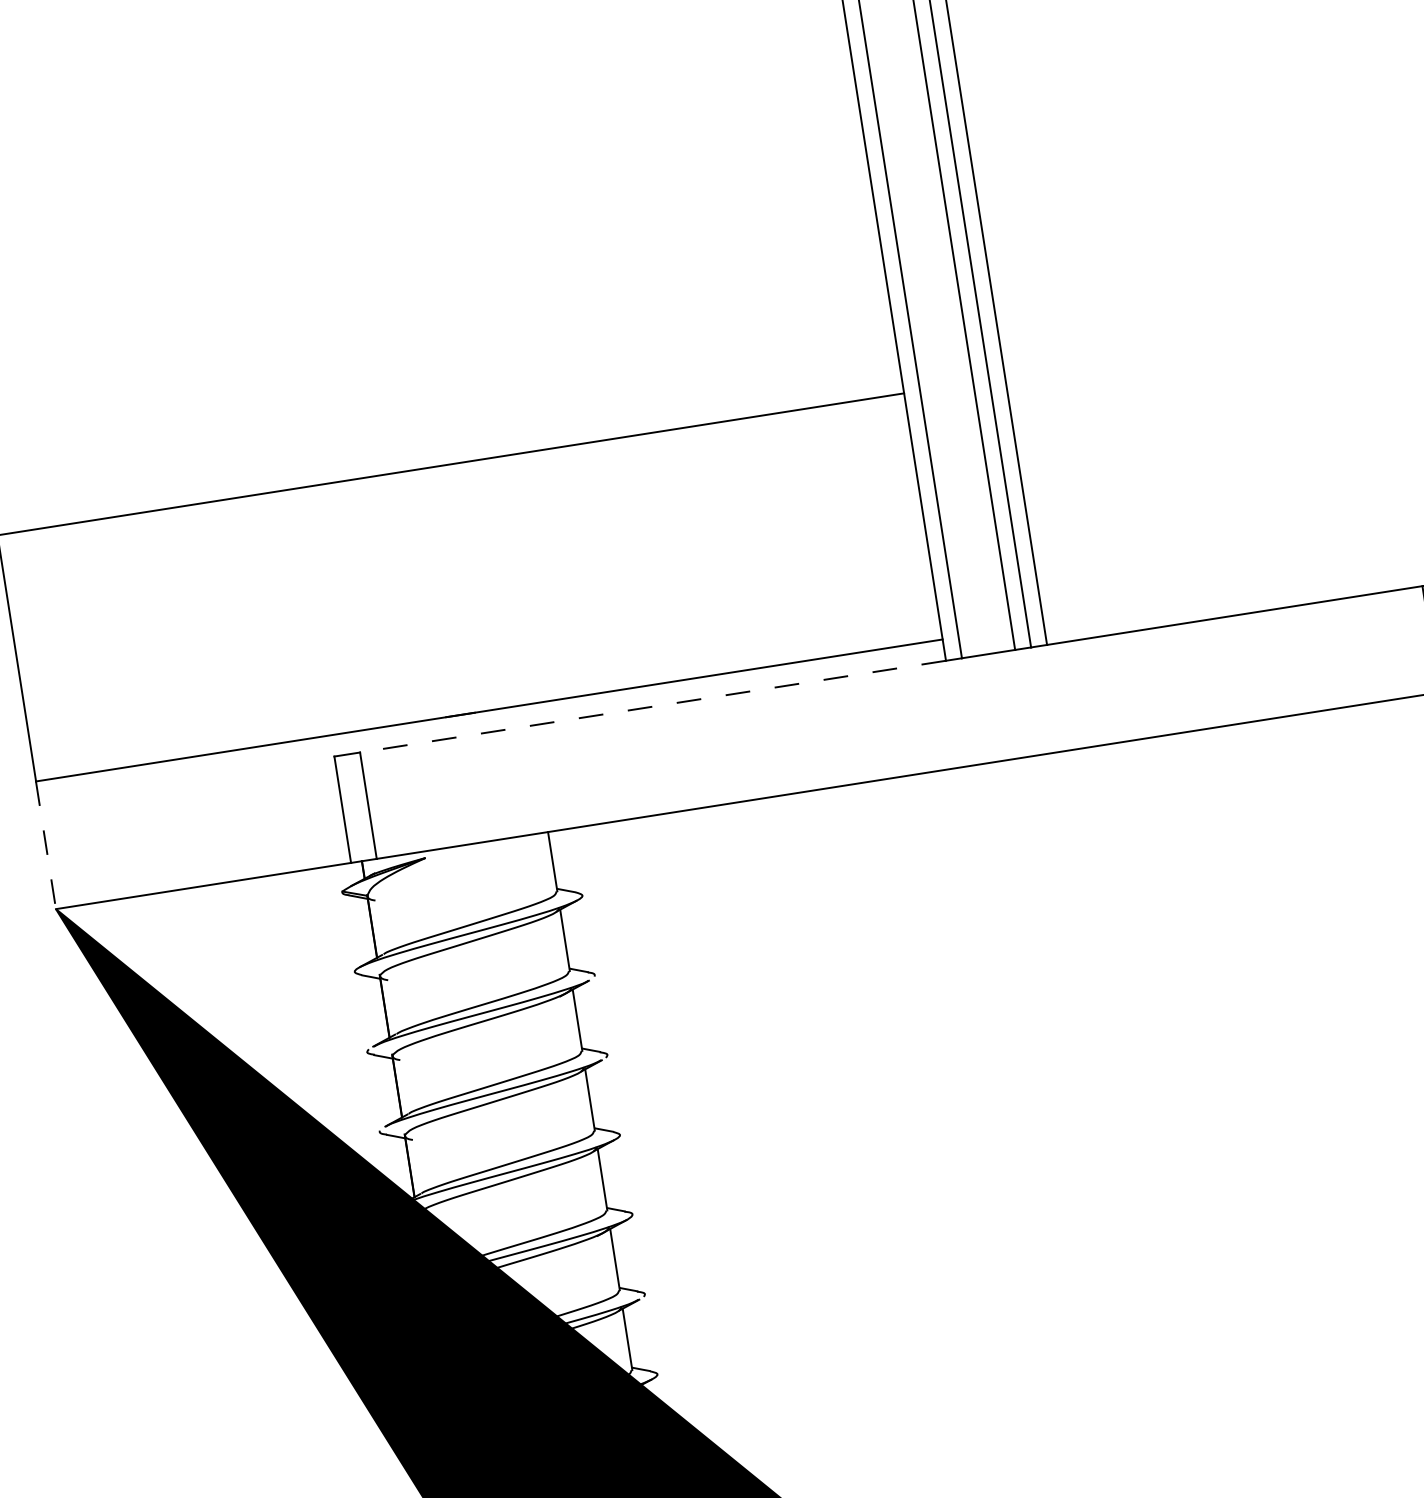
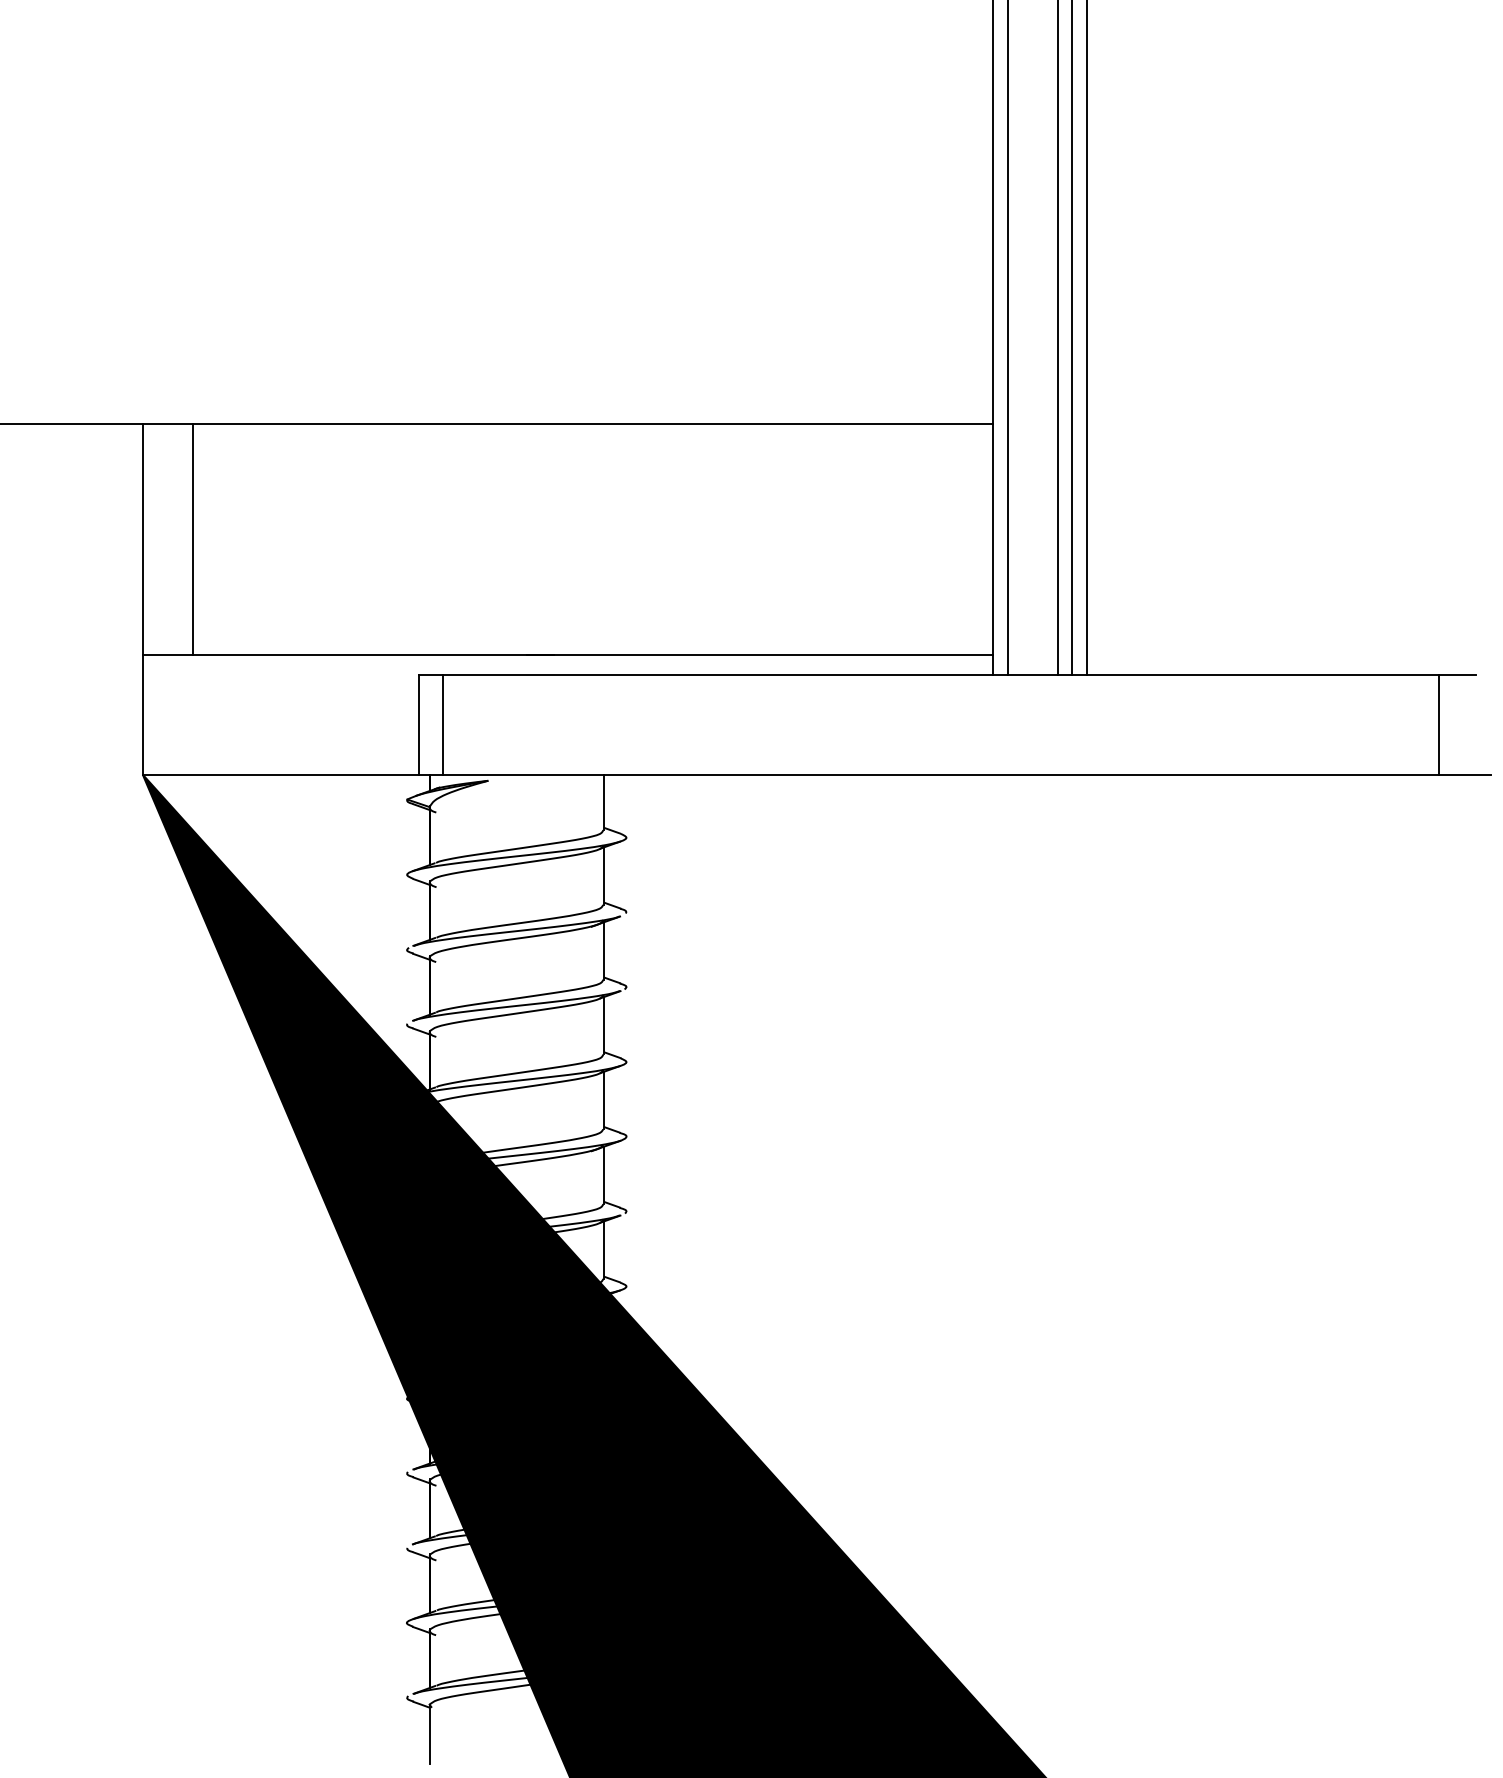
line: (70, 649) -> (193, 539), added
line: (653, 706) -> (718, 674), dashed -> solid
line: (45, 845) -> (142, 714), dashed -> solid

